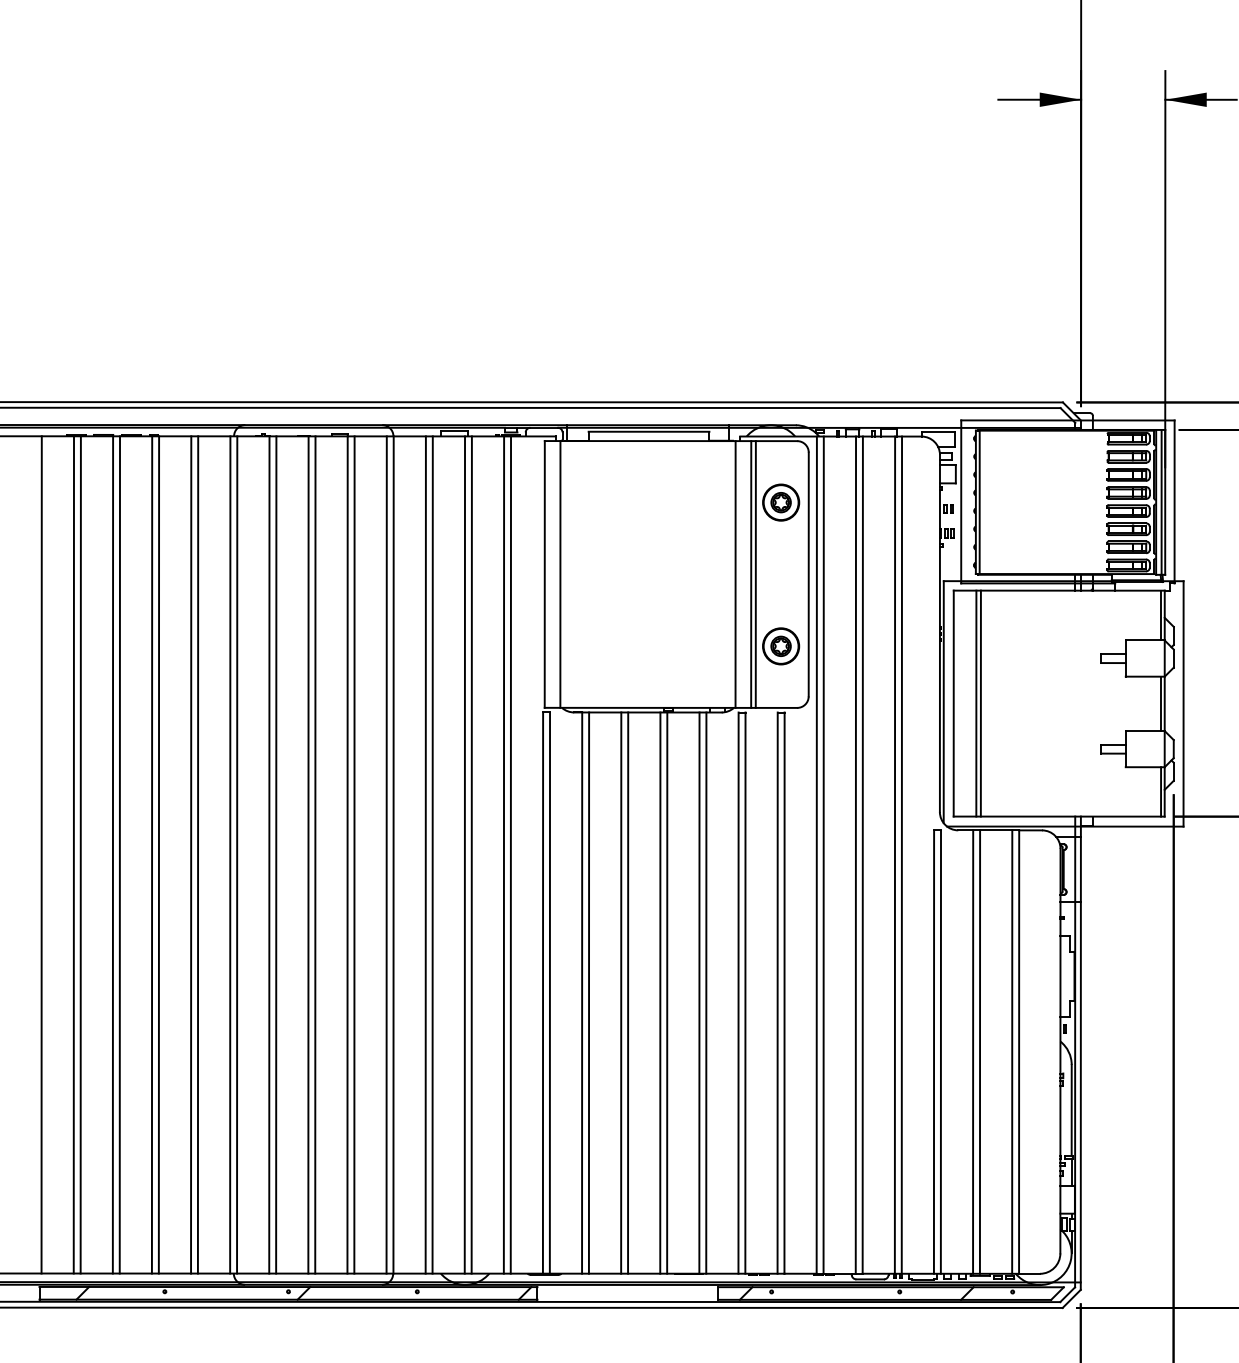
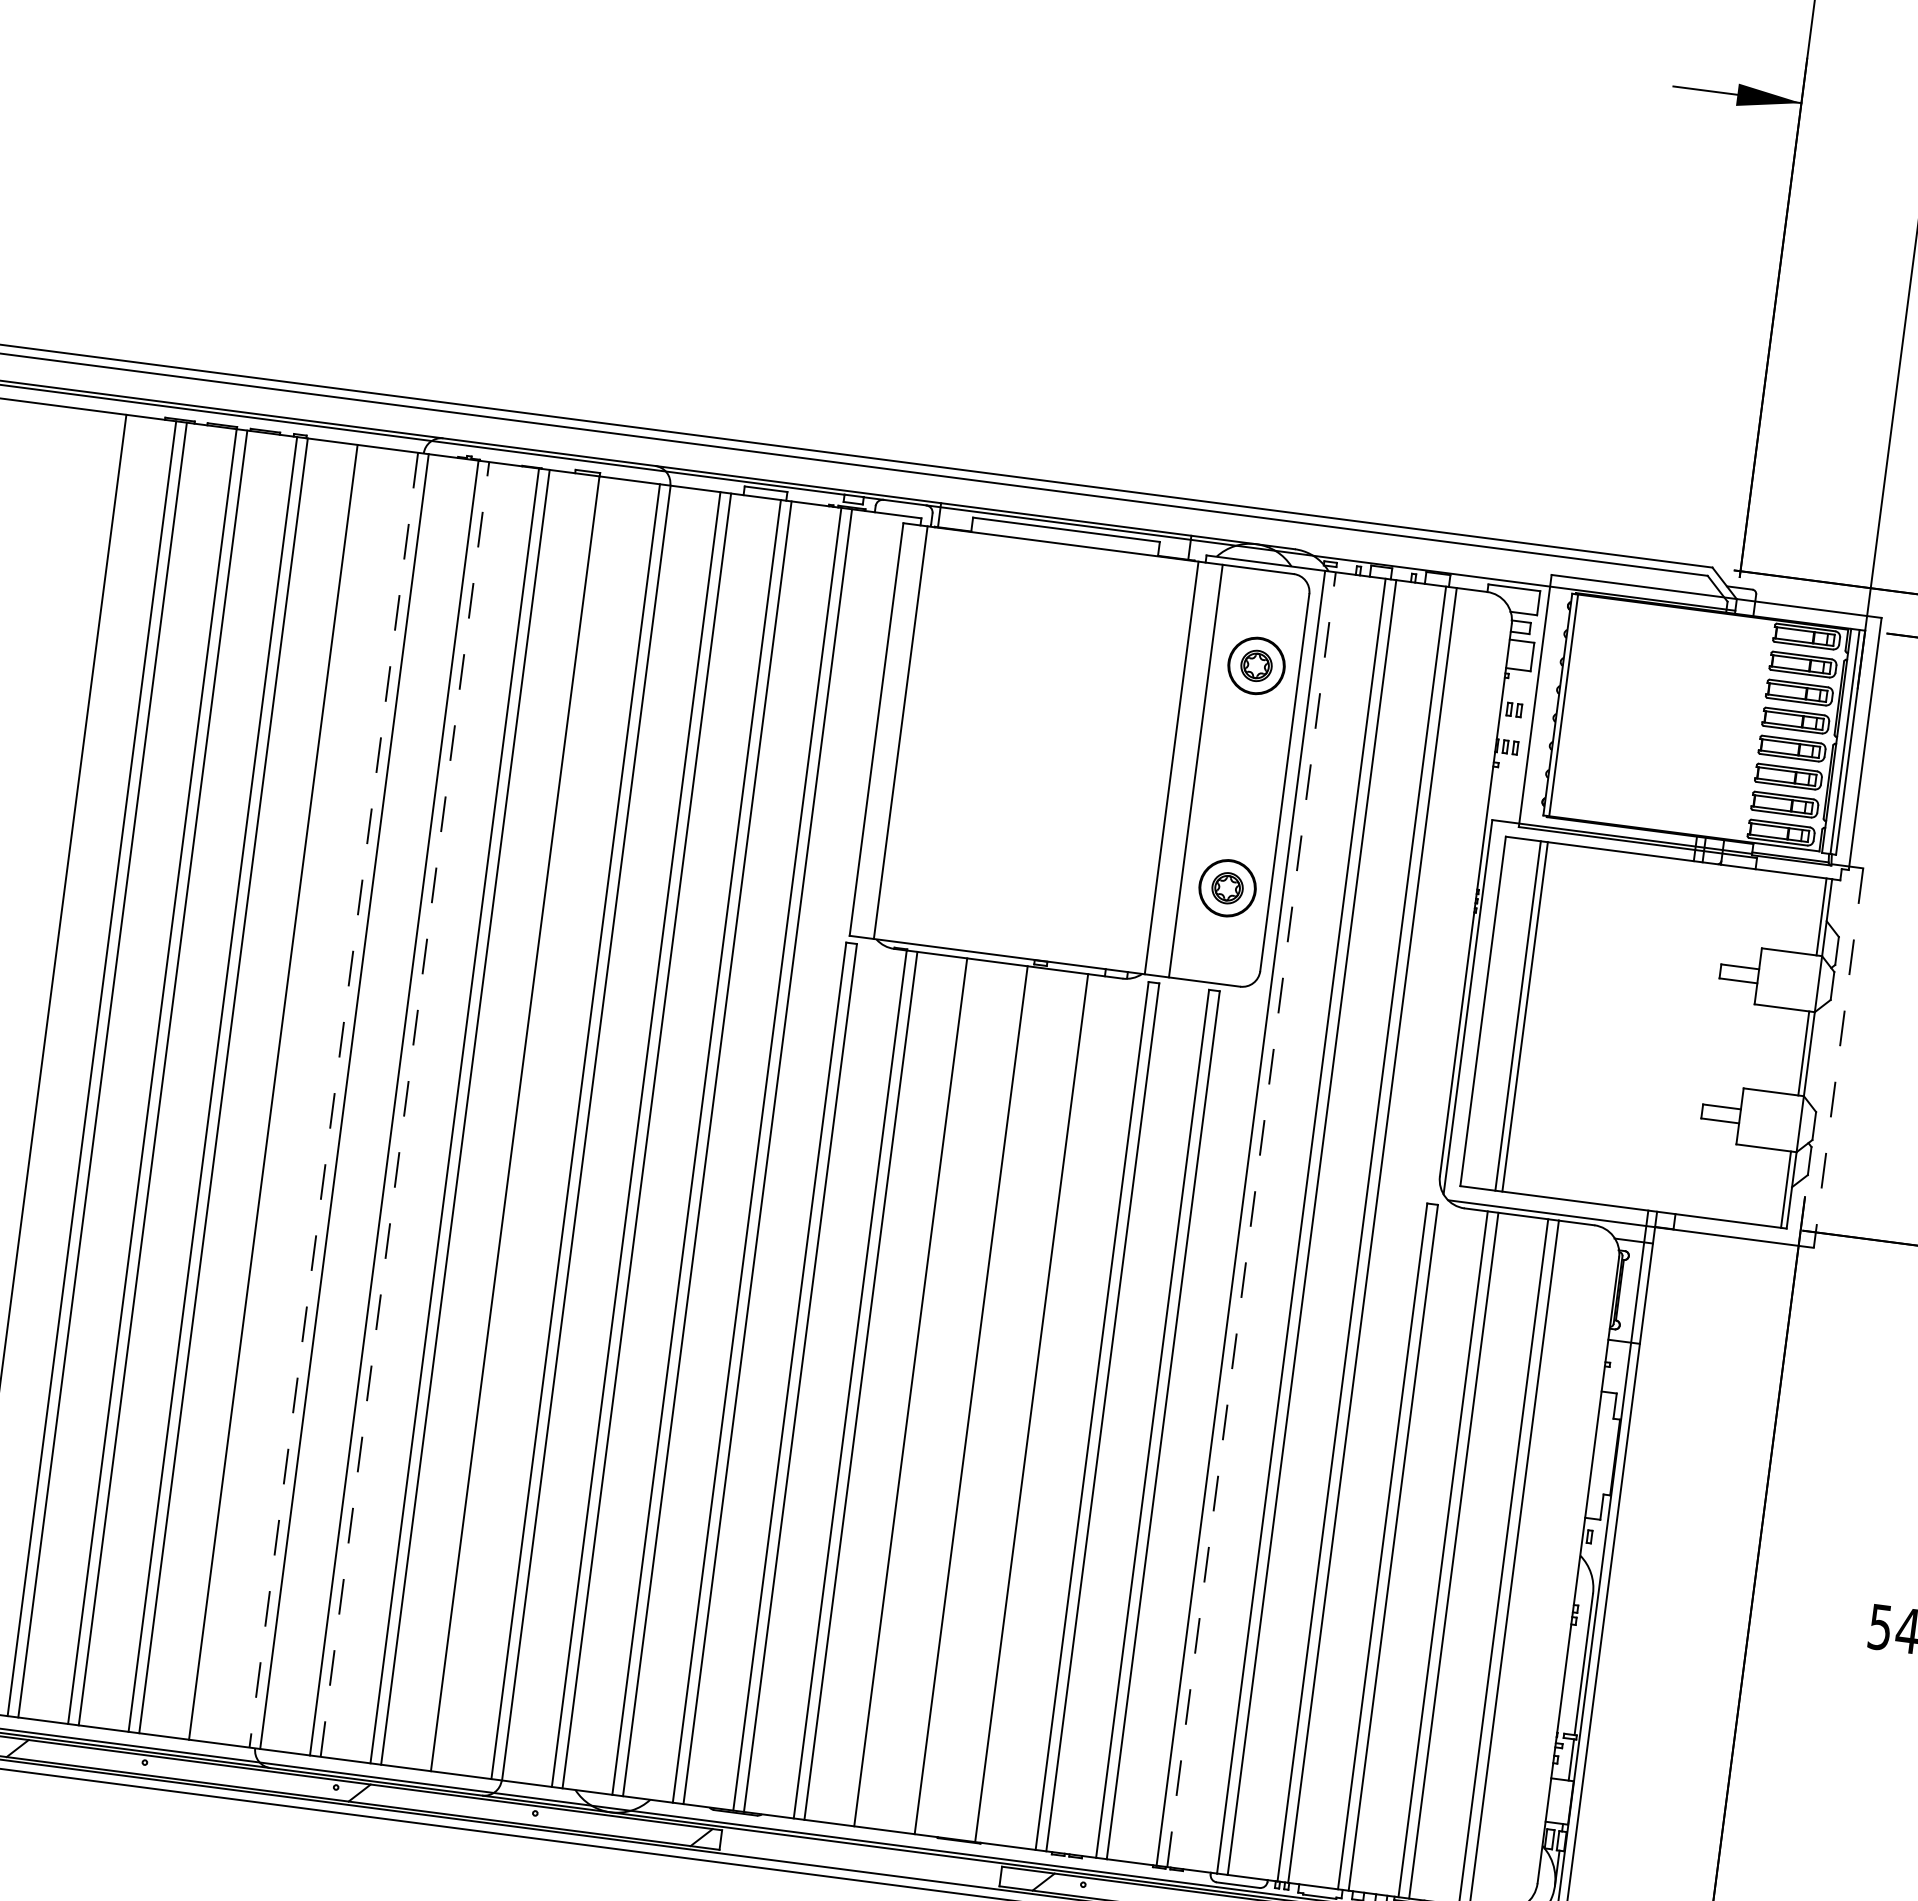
line: (755, 574) -> (1202, 771), removed
line: (1183, 703) -> (1838, 1057), solid -> dashed
line: (197, 854) -> (283, 1092), removed
line: (230, 854) -> (334, 1099), solid -> dashed
line: (276, 854) -> (405, 1108), solid -> dashed
line: (354, 854) -> (526, 1124), removed
line: (823, 855) -> (1251, 1220), solid -> dashed
line: (628, 992) -> (922, 1392), removed
line: (667, 992) -> (982, 1400), removed
line: (706, 992) -> (1042, 1408), removed

